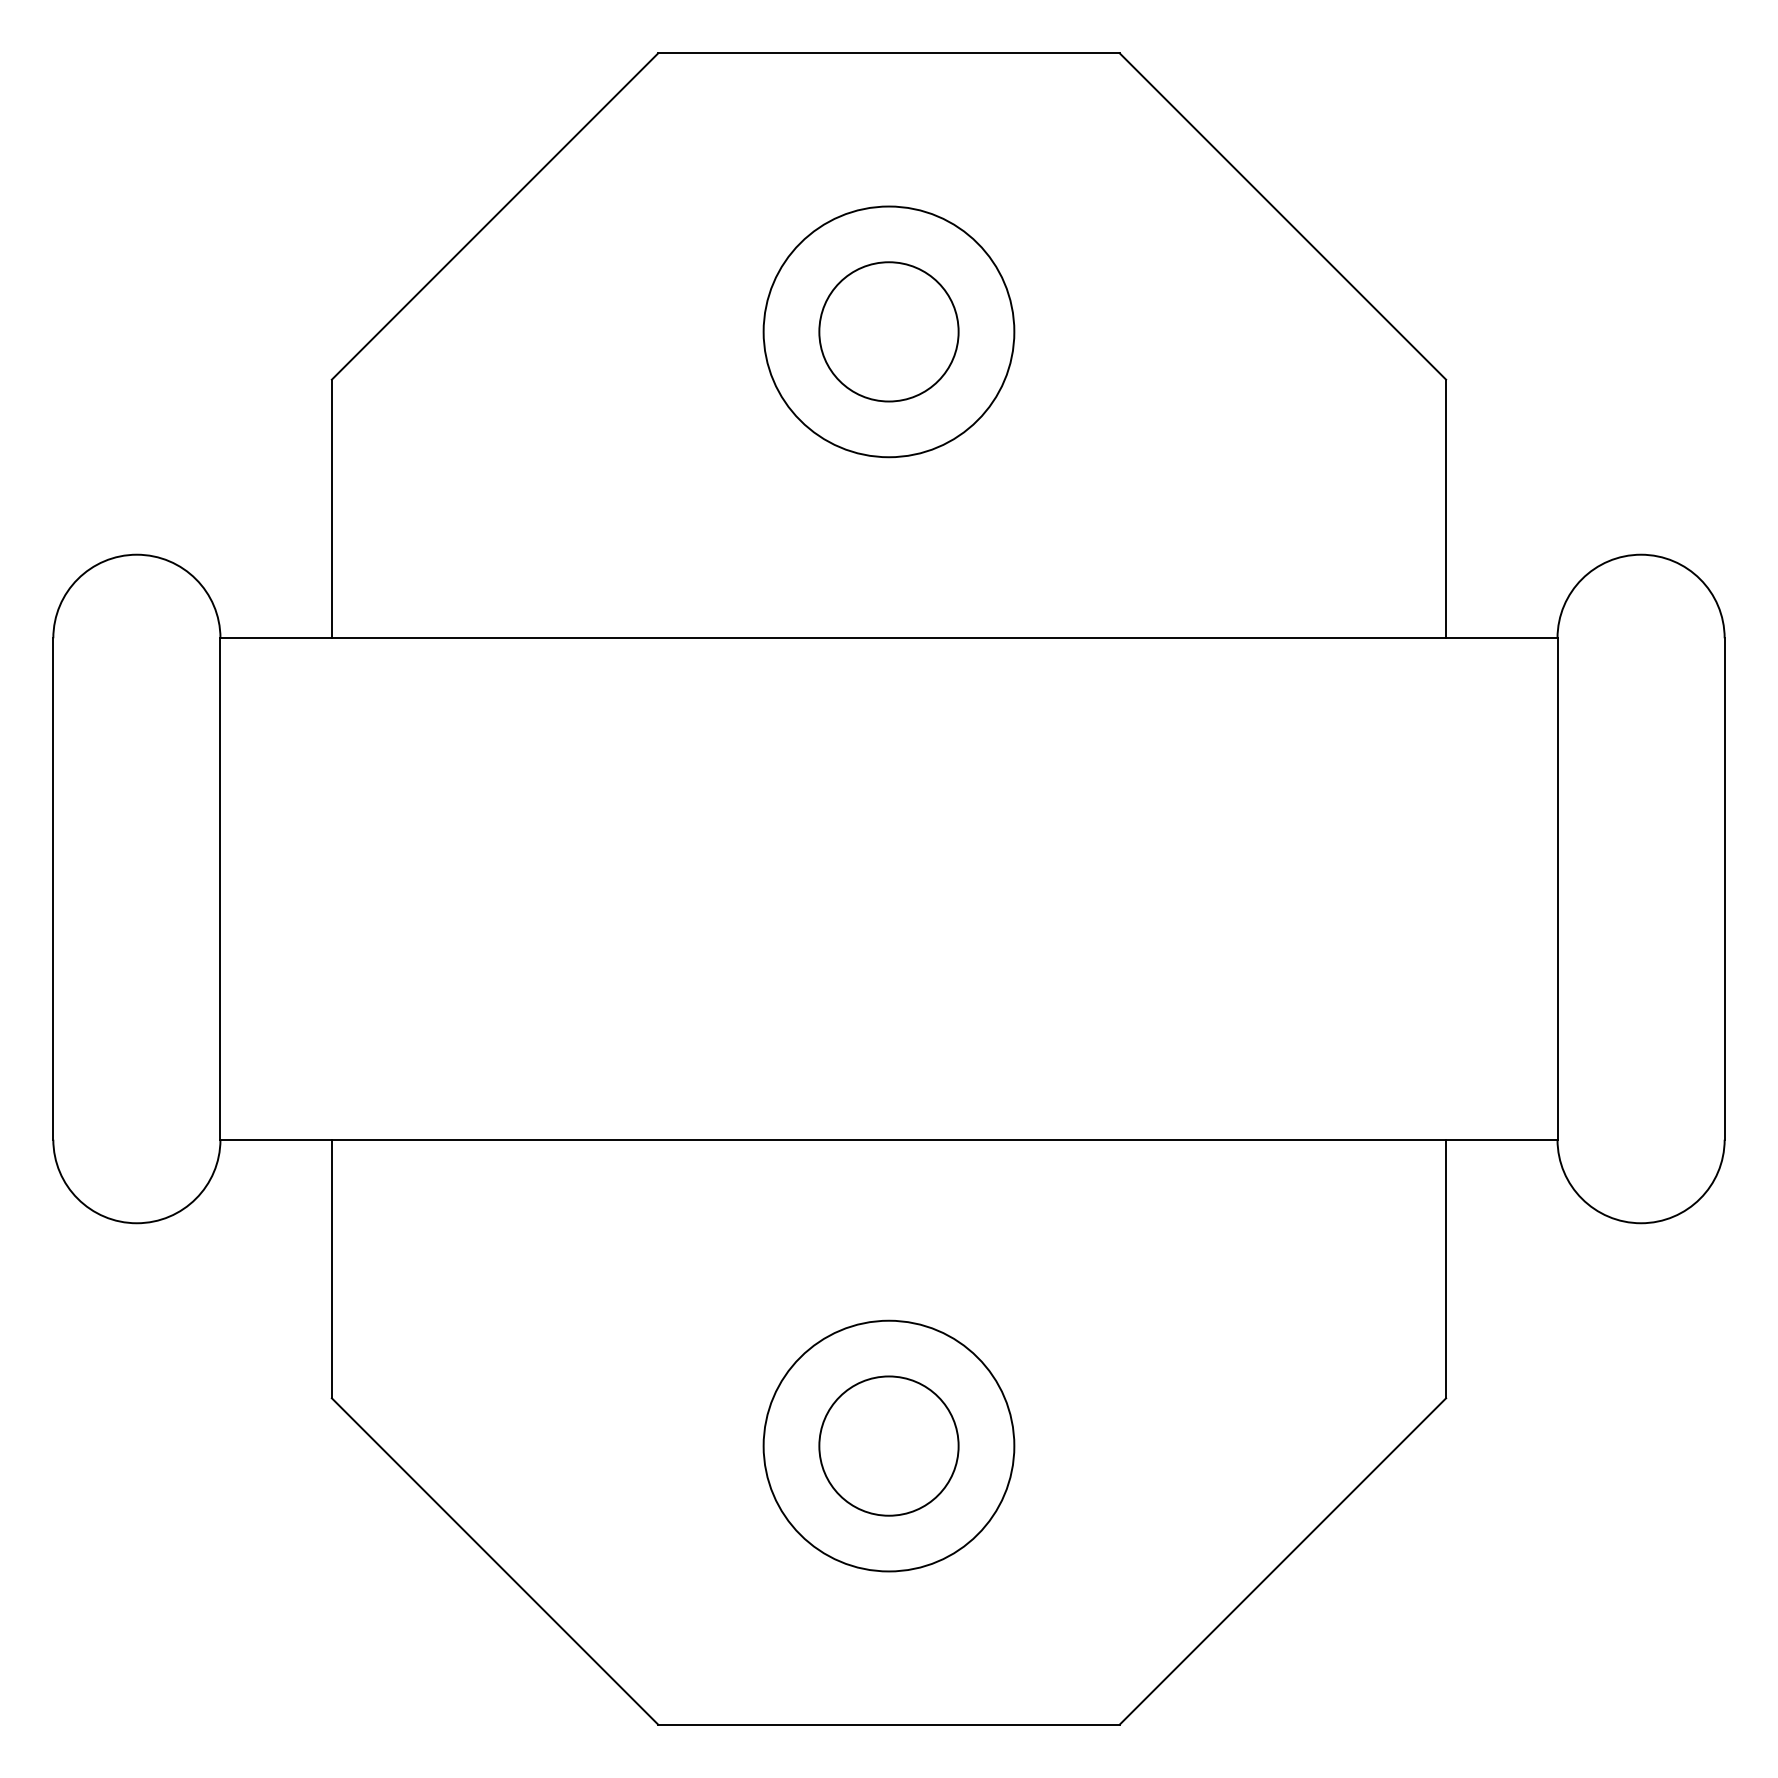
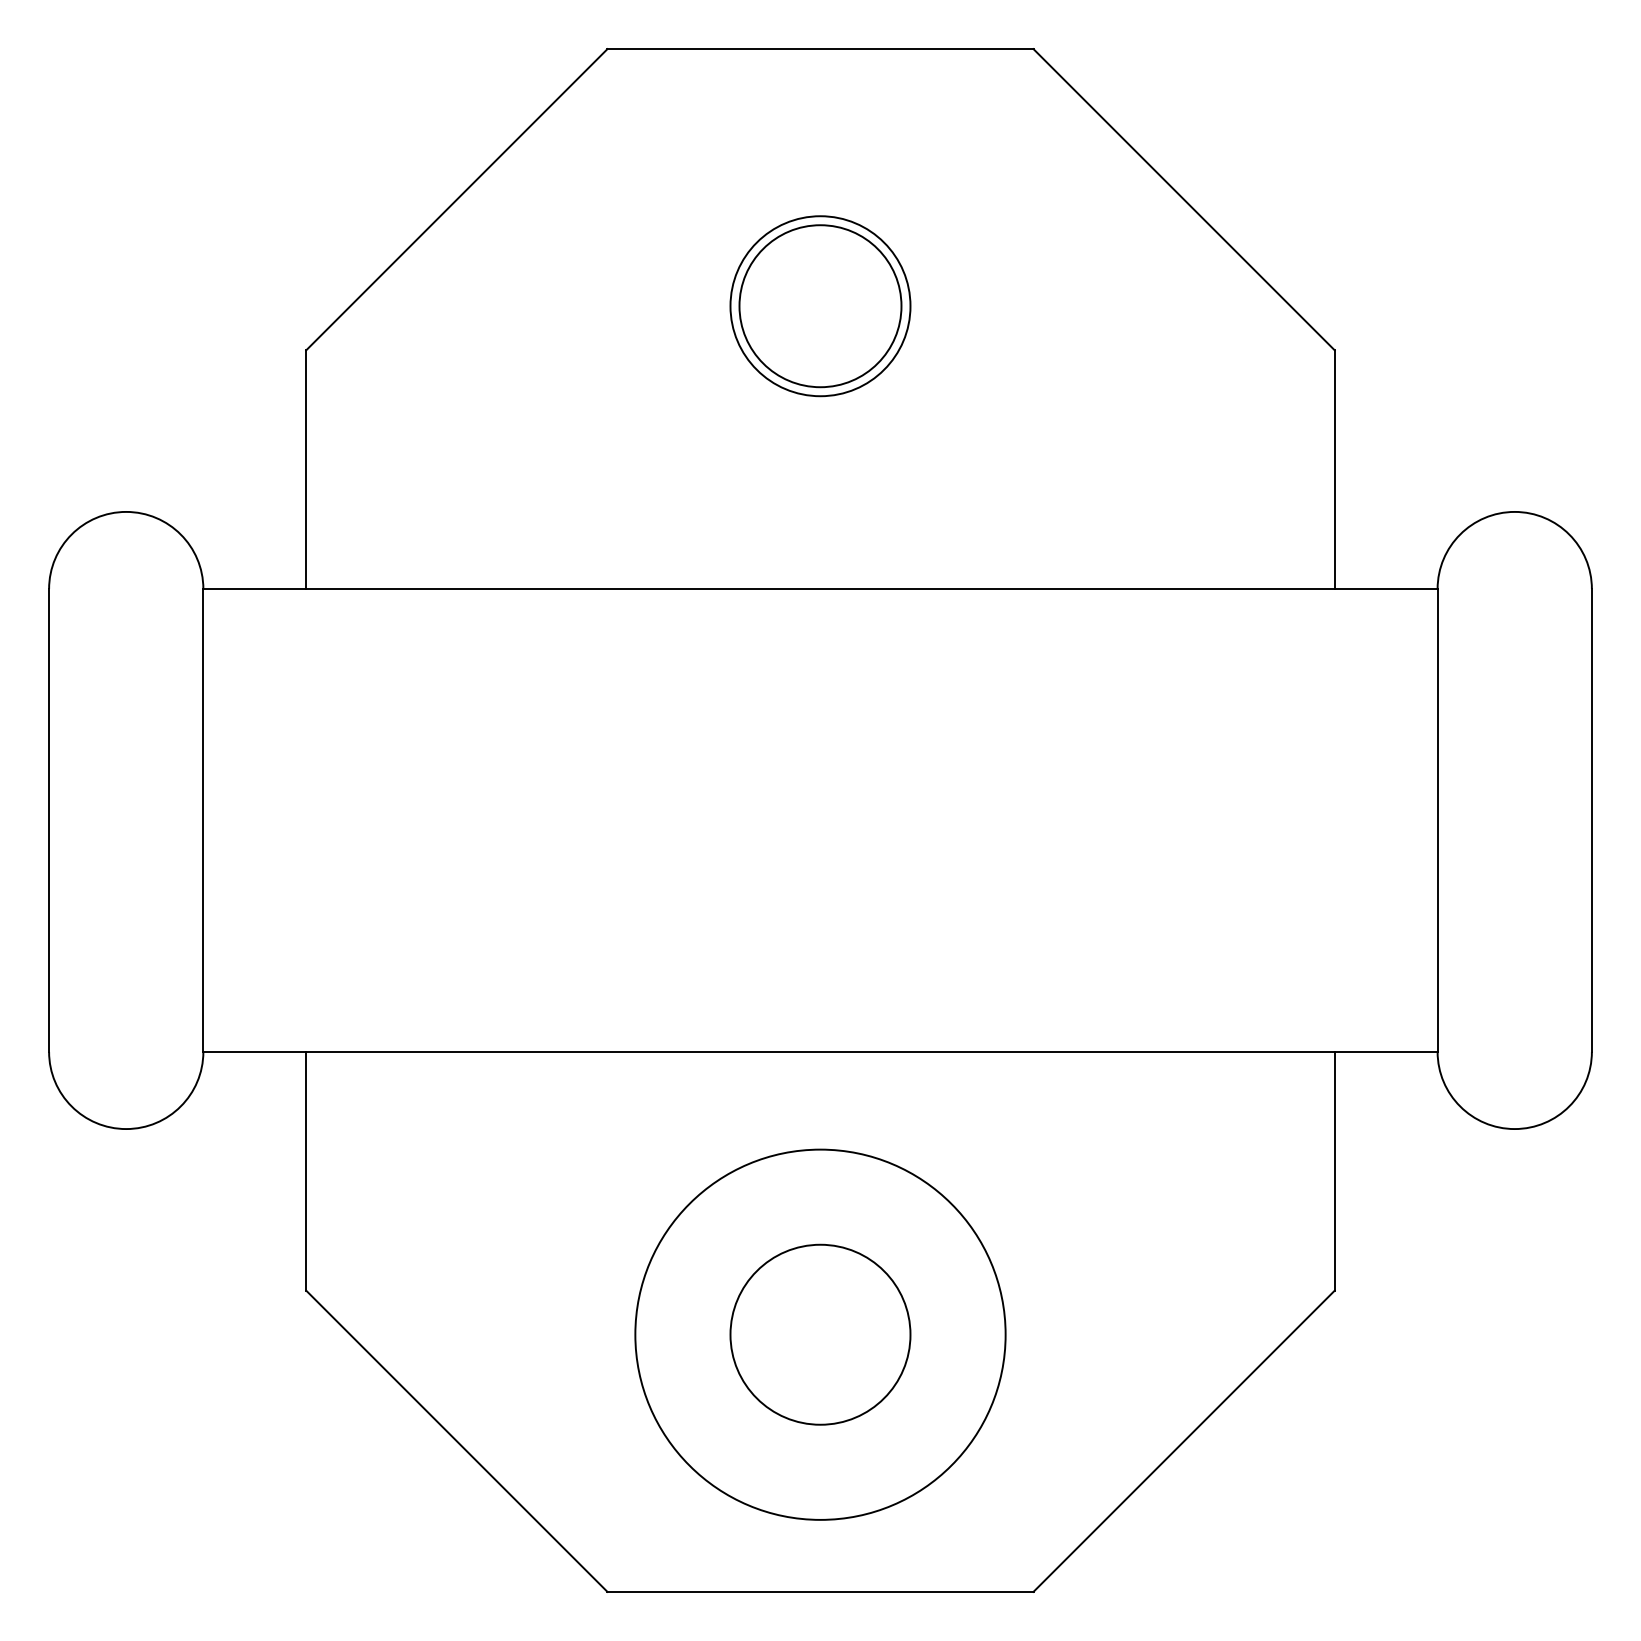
circle: (888, 331) -> (820, 305), size x0.7
circle: (888, 331) -> (820, 305), size x1.4
circle: (888, 1445) -> (820, 1334), size x1.4
circle: (888, 1445) -> (820, 1334), size x1.6

